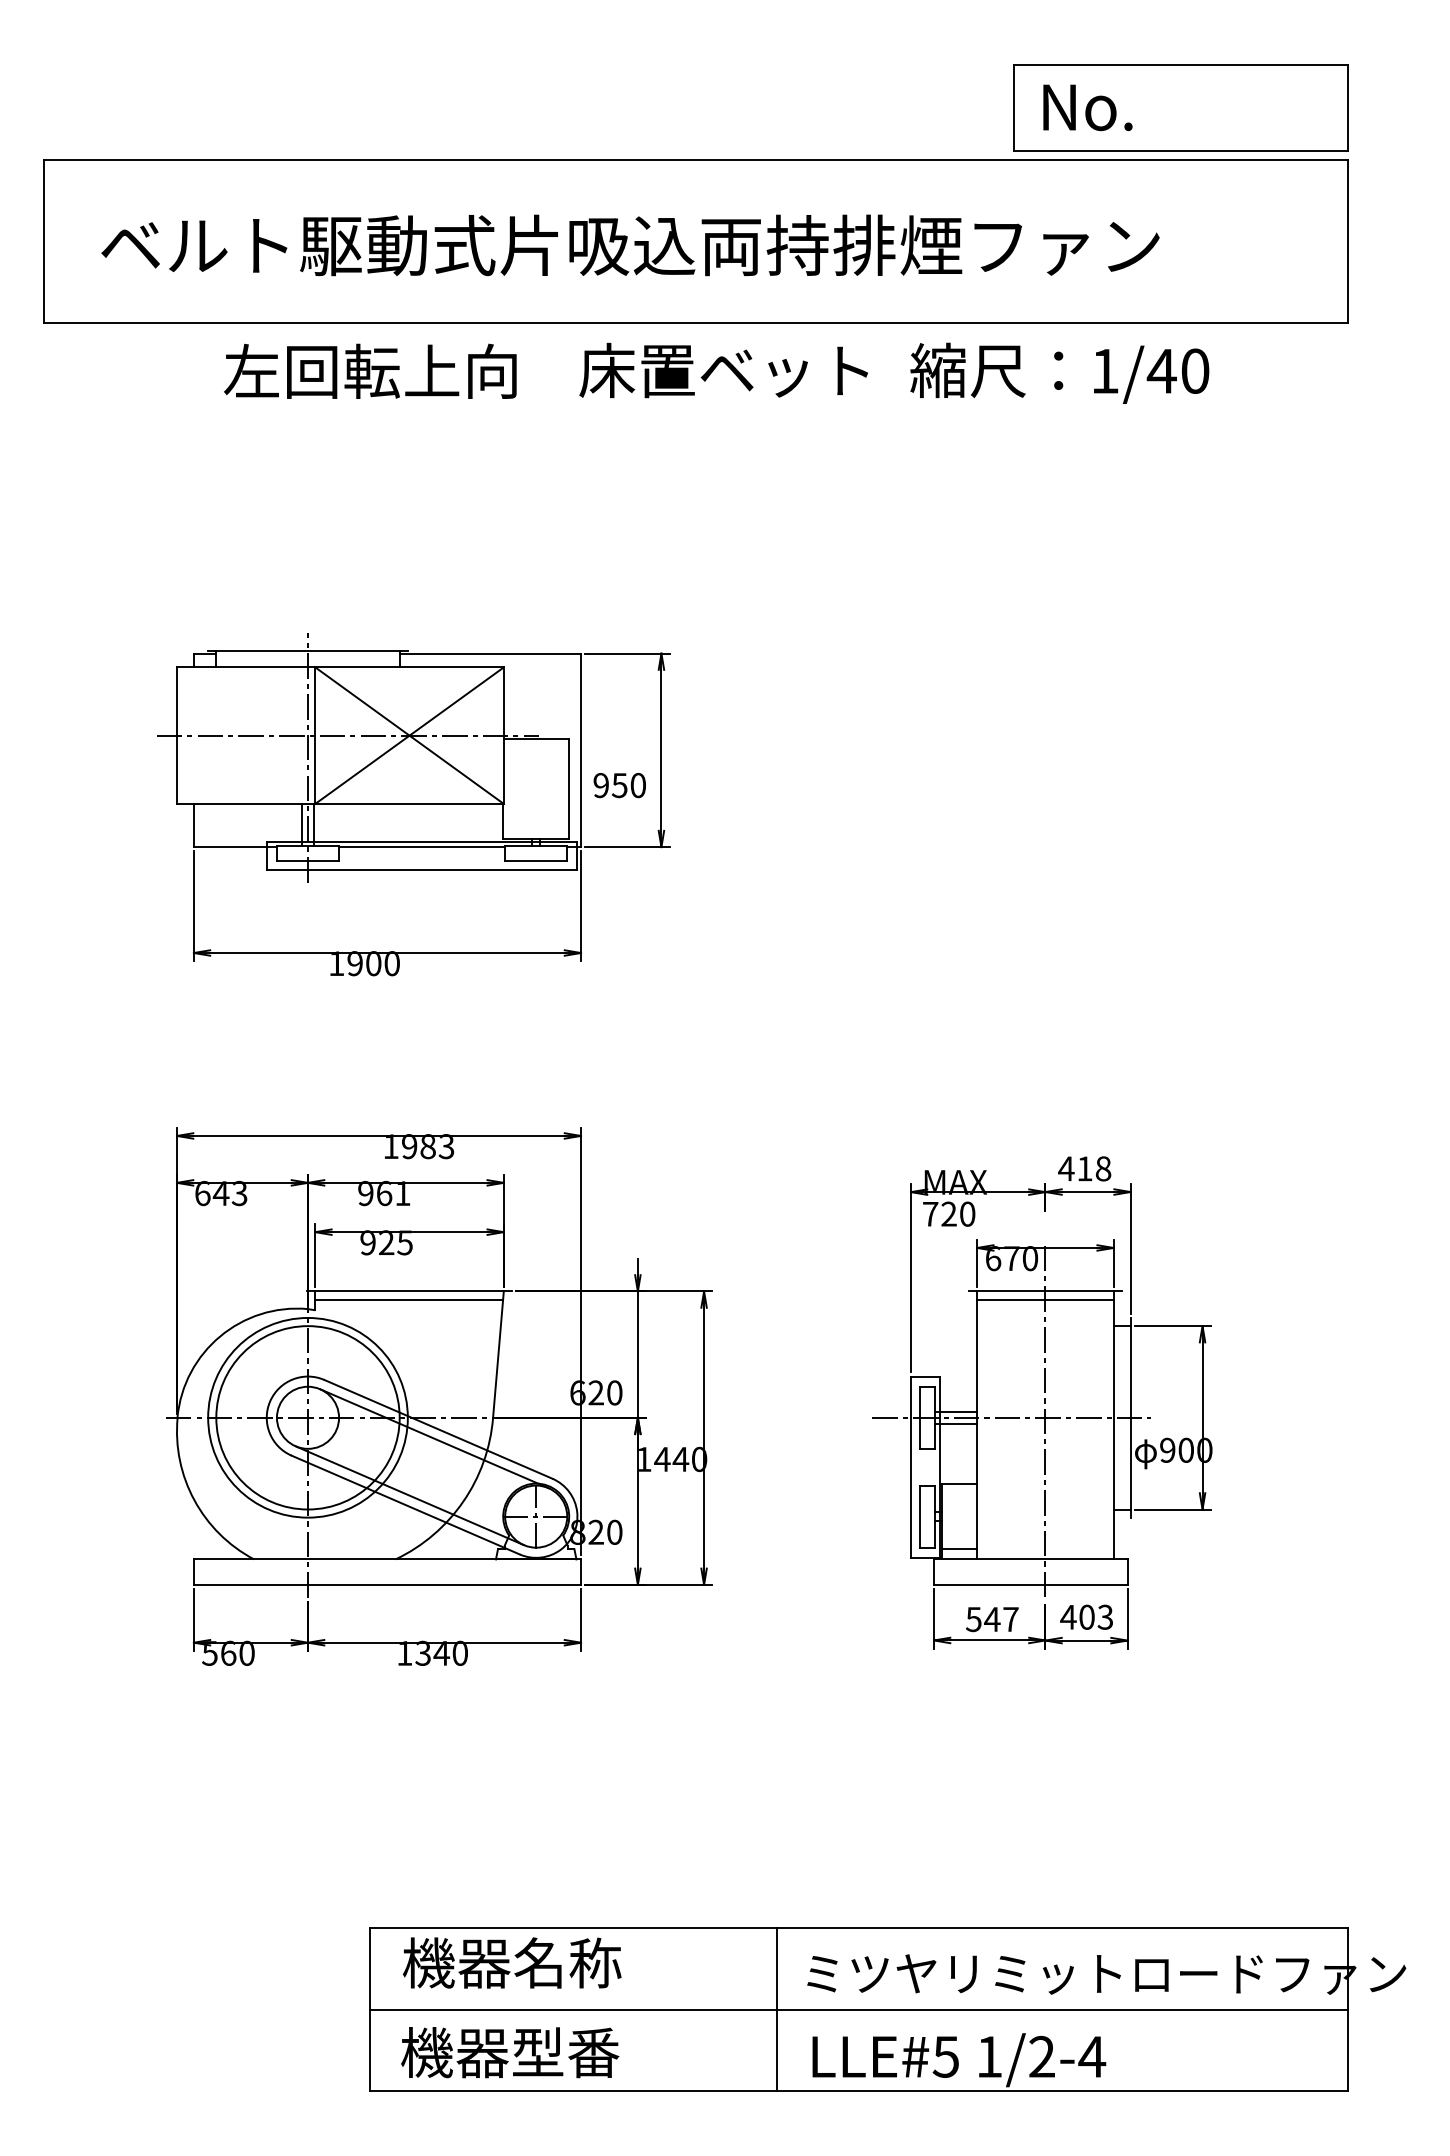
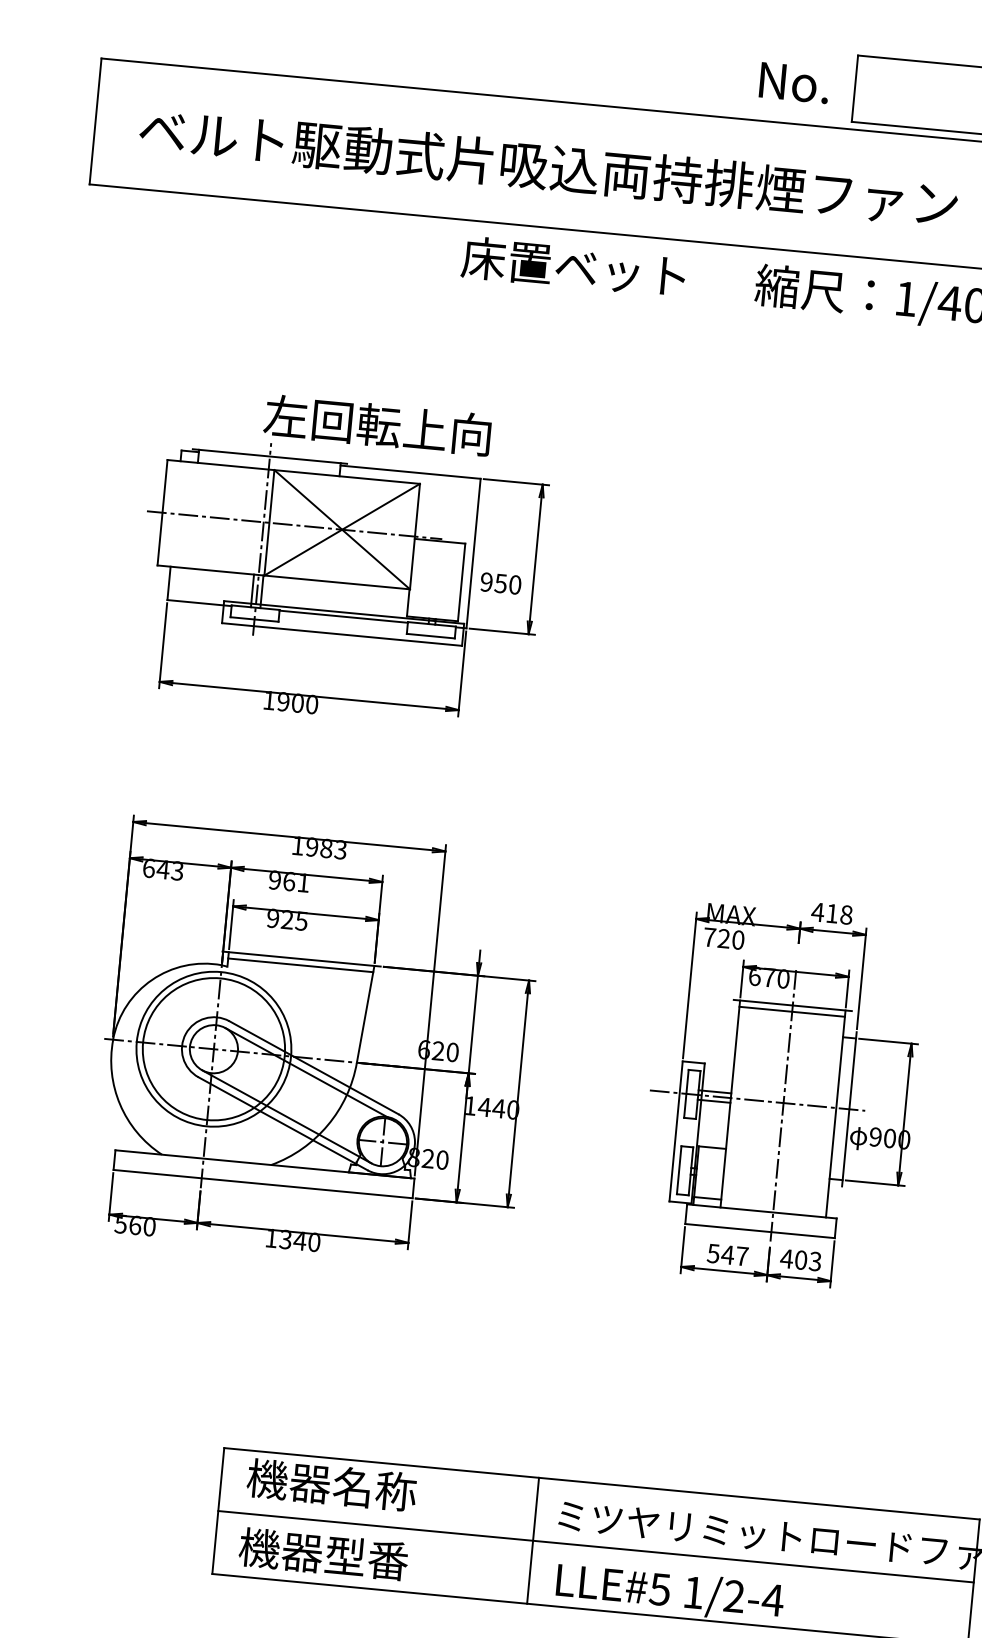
text: (1087, 107) -> (794, 82), moved
text: (370, 370) -> (377, 424), moved
text: (723, 370) -> (573, 266), moved

